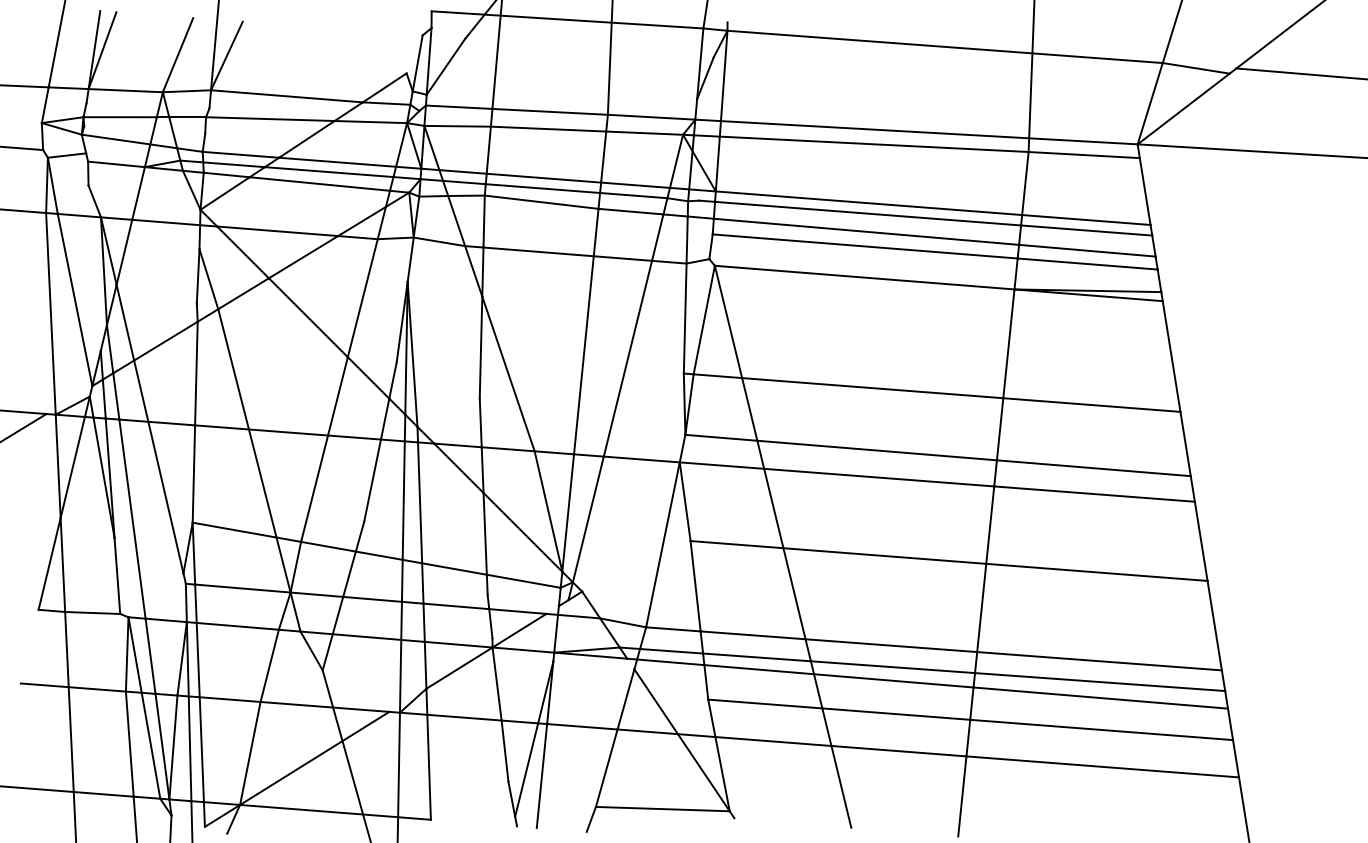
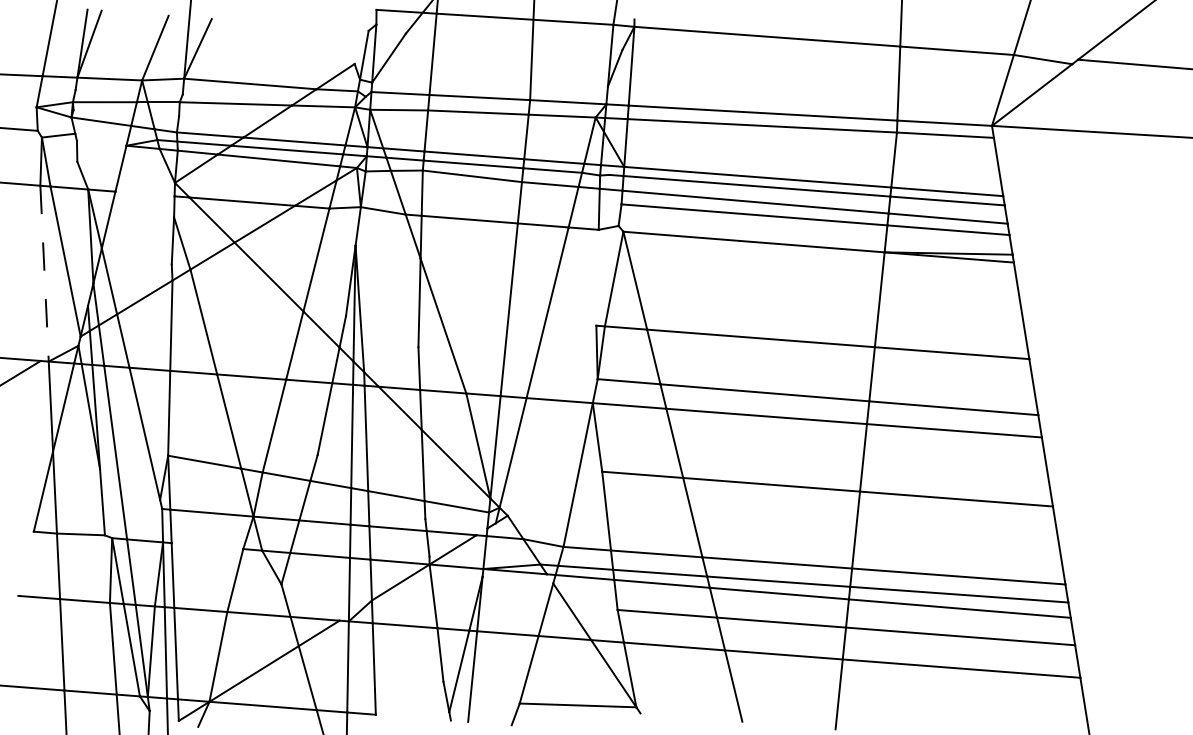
line: (116, 163) -> (101, 142), removed
line: (165, 221) -> (144, 193), removed
line: (50, 314) -> (44, 274), solid -> dashed
line: (685, 318) -> (597, 277), removed
line: (237, 626) -> (207, 546), removed

